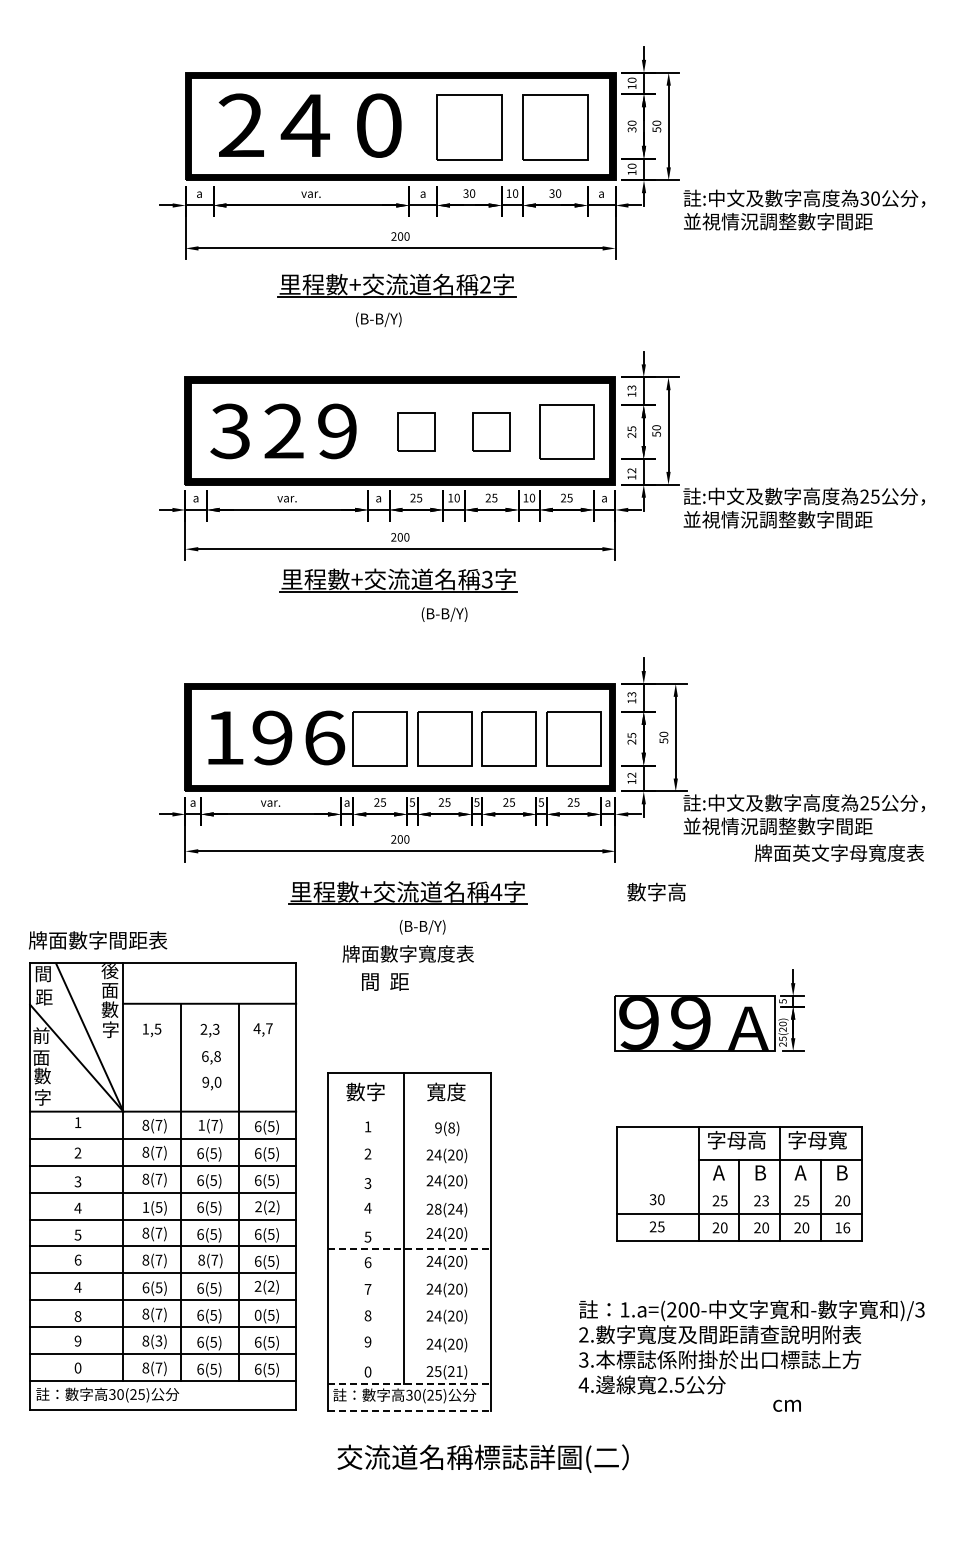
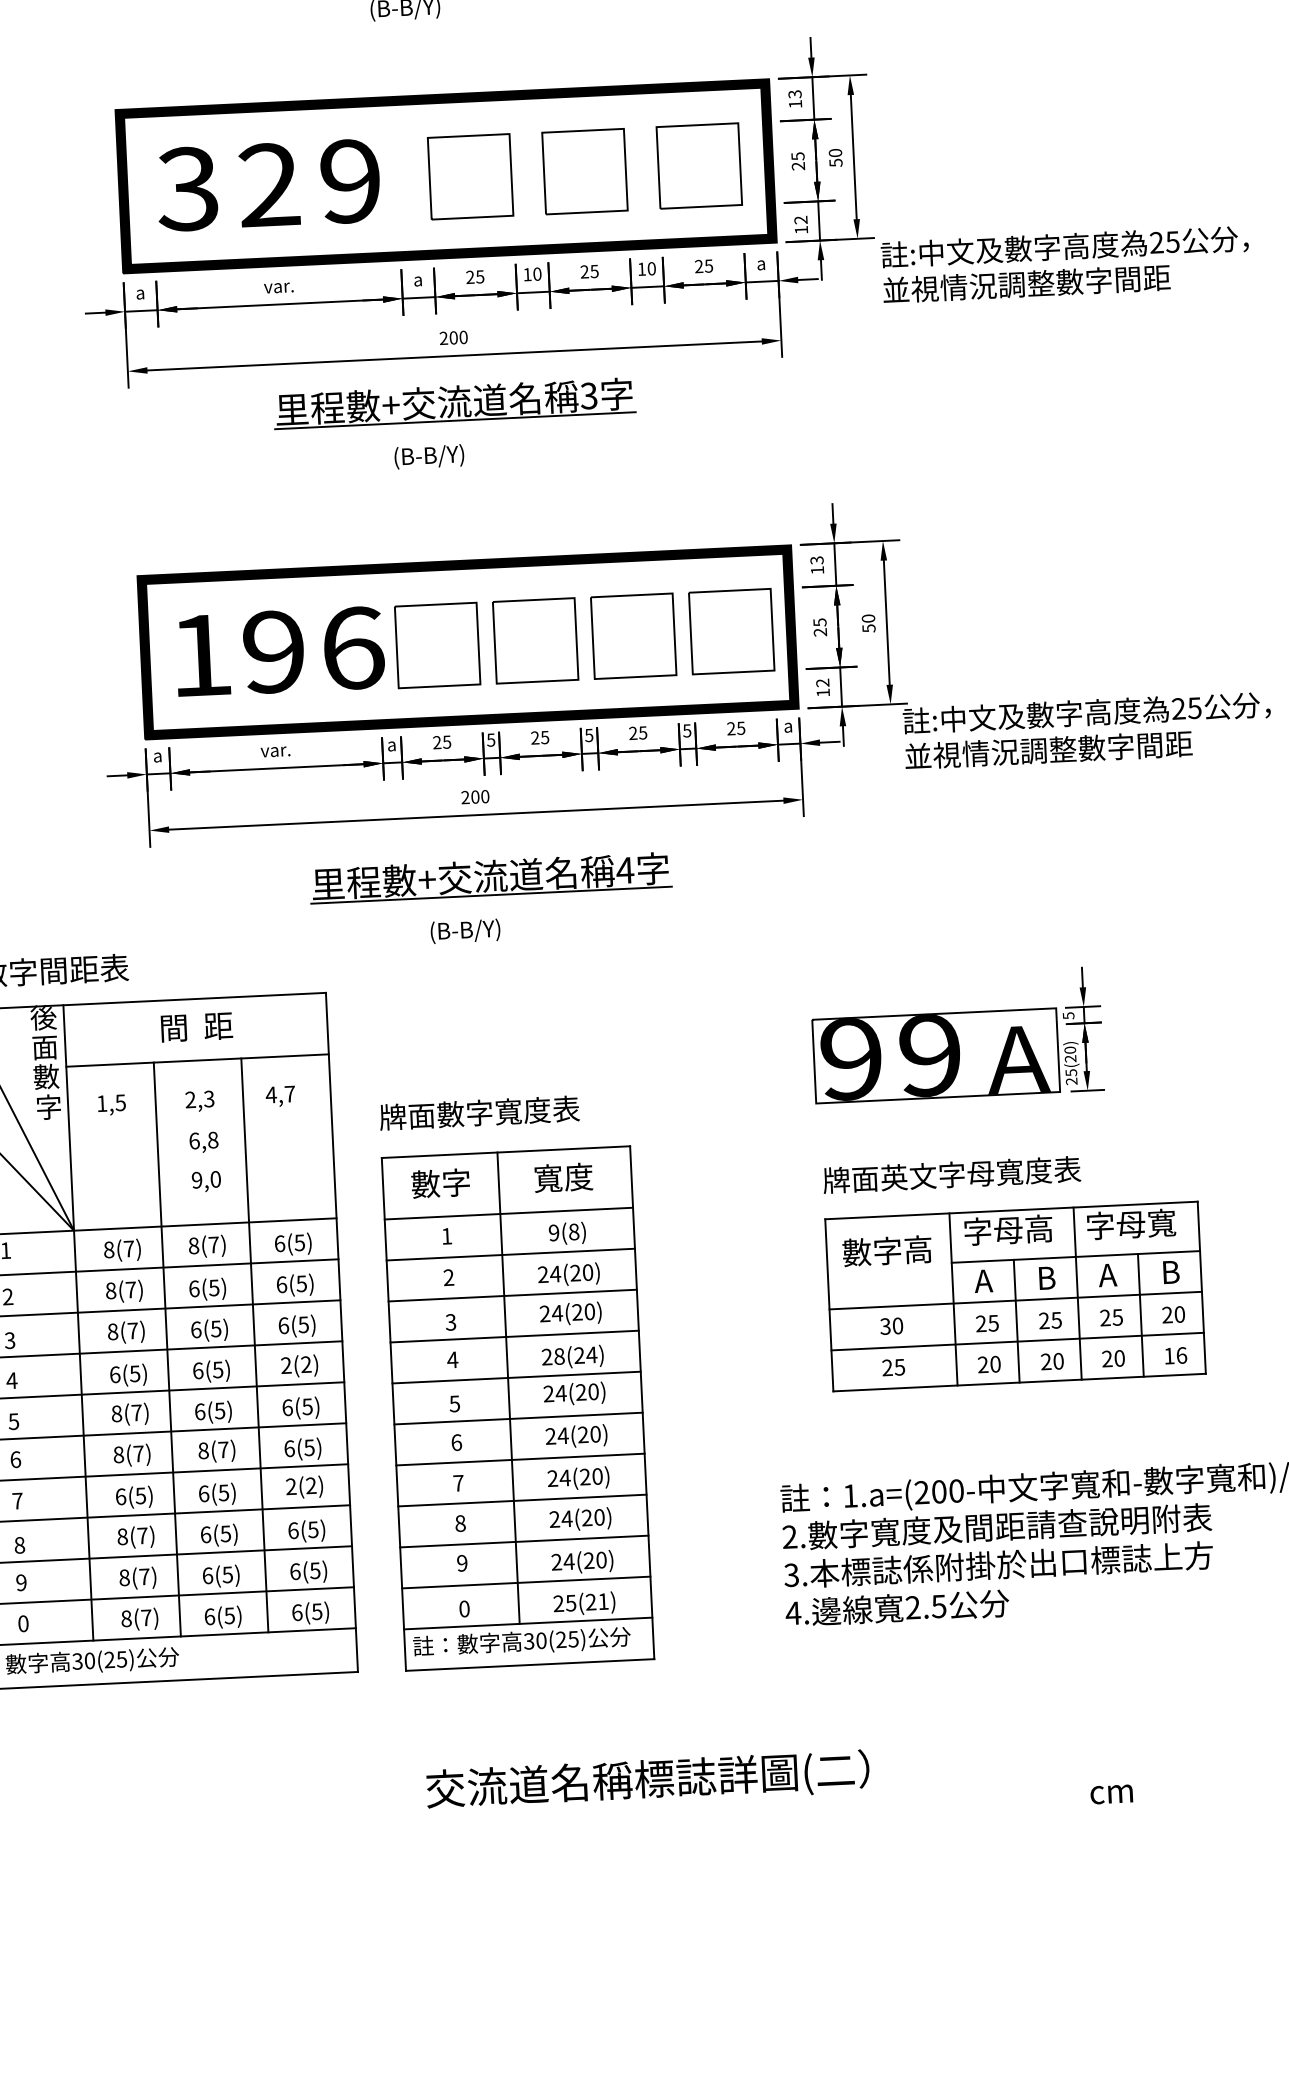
part: (416, 431) -> (470, 175), size x1.43
part: (491, 431) -> (584, 170), size x1.43
text: (444, 614) -> (429, 456), moved
text: (839, 852) -> (951, 1173), moved
text: (656, 891) -> (887, 1250), moved
text: (422, 927) -> (465, 931), moved
text: (407, 953) -> (478, 1112), moved
text: (385, 981) -> (197, 1026), moved
line: (409, 1113) -> (509, 1213), added
text: (201, 1124) -> (193, 1244), 1(7) -> 8(7)
line: (409, 1140) -> (510, 1254), added
line: (409, 1167) -> (512, 1295), added
line: (738, 1186) -> (1014, 1300), added
line: (409, 1194) -> (514, 1336), added
text: (765, 1200) -> (1056, 1319), 23 -> 25
text: (145, 1207) -> (114, 1374), 1(5) -> 6(5)
line: (409, 1221) -> (516, 1377), added
line: (409, 1248) -> (518, 1418), dashed -> solid
line: (409, 1275) -> (520, 1459), added
text: (77, 1287) -> (16, 1501), 4 -> 7
line: (409, 1302) -> (522, 1500), added
text: (257, 1314) -> (292, 1529), 0(5) -> 6(5)
line: (409, 1329) -> (524, 1541), added
text: (158, 1340) -> (143, 1576), 8(3) -> 8(7)
line: (409, 1356) -> (526, 1582), added
line: (409, 1383) -> (528, 1623), dashed -> solid
text: (786, 1405) -> (1110, 1793), moved
line: (409, 1410) -> (530, 1664), dashed -> solid
text: (482, 1458) -> (646, 1780), moved

